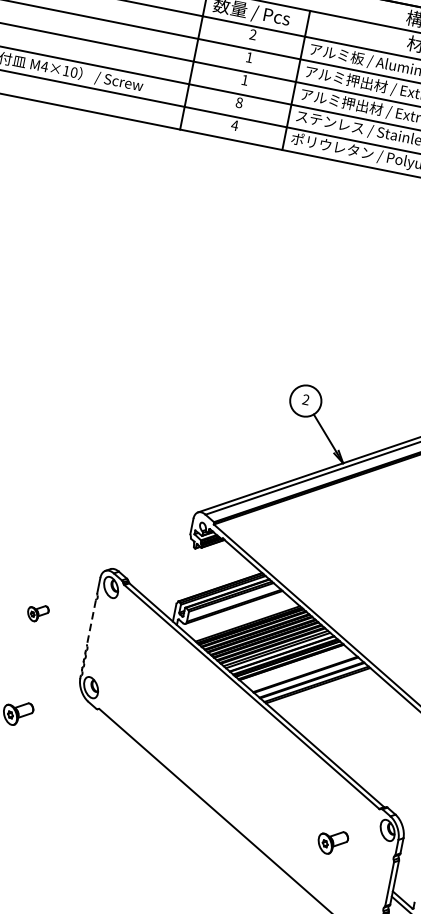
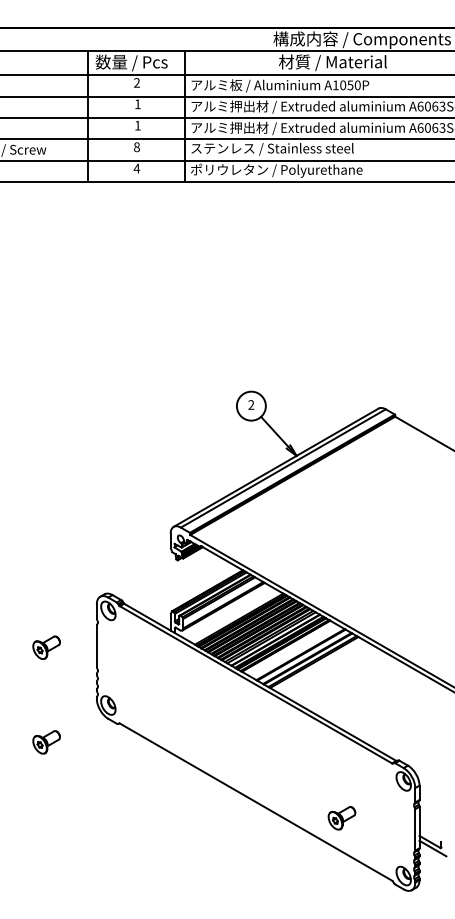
part: (37, 613) -> (46, 647), size x1.43
line: (91, 622) -> (96, 646), dashed -> solid
part: (332, 842) -> (341, 818), moved

